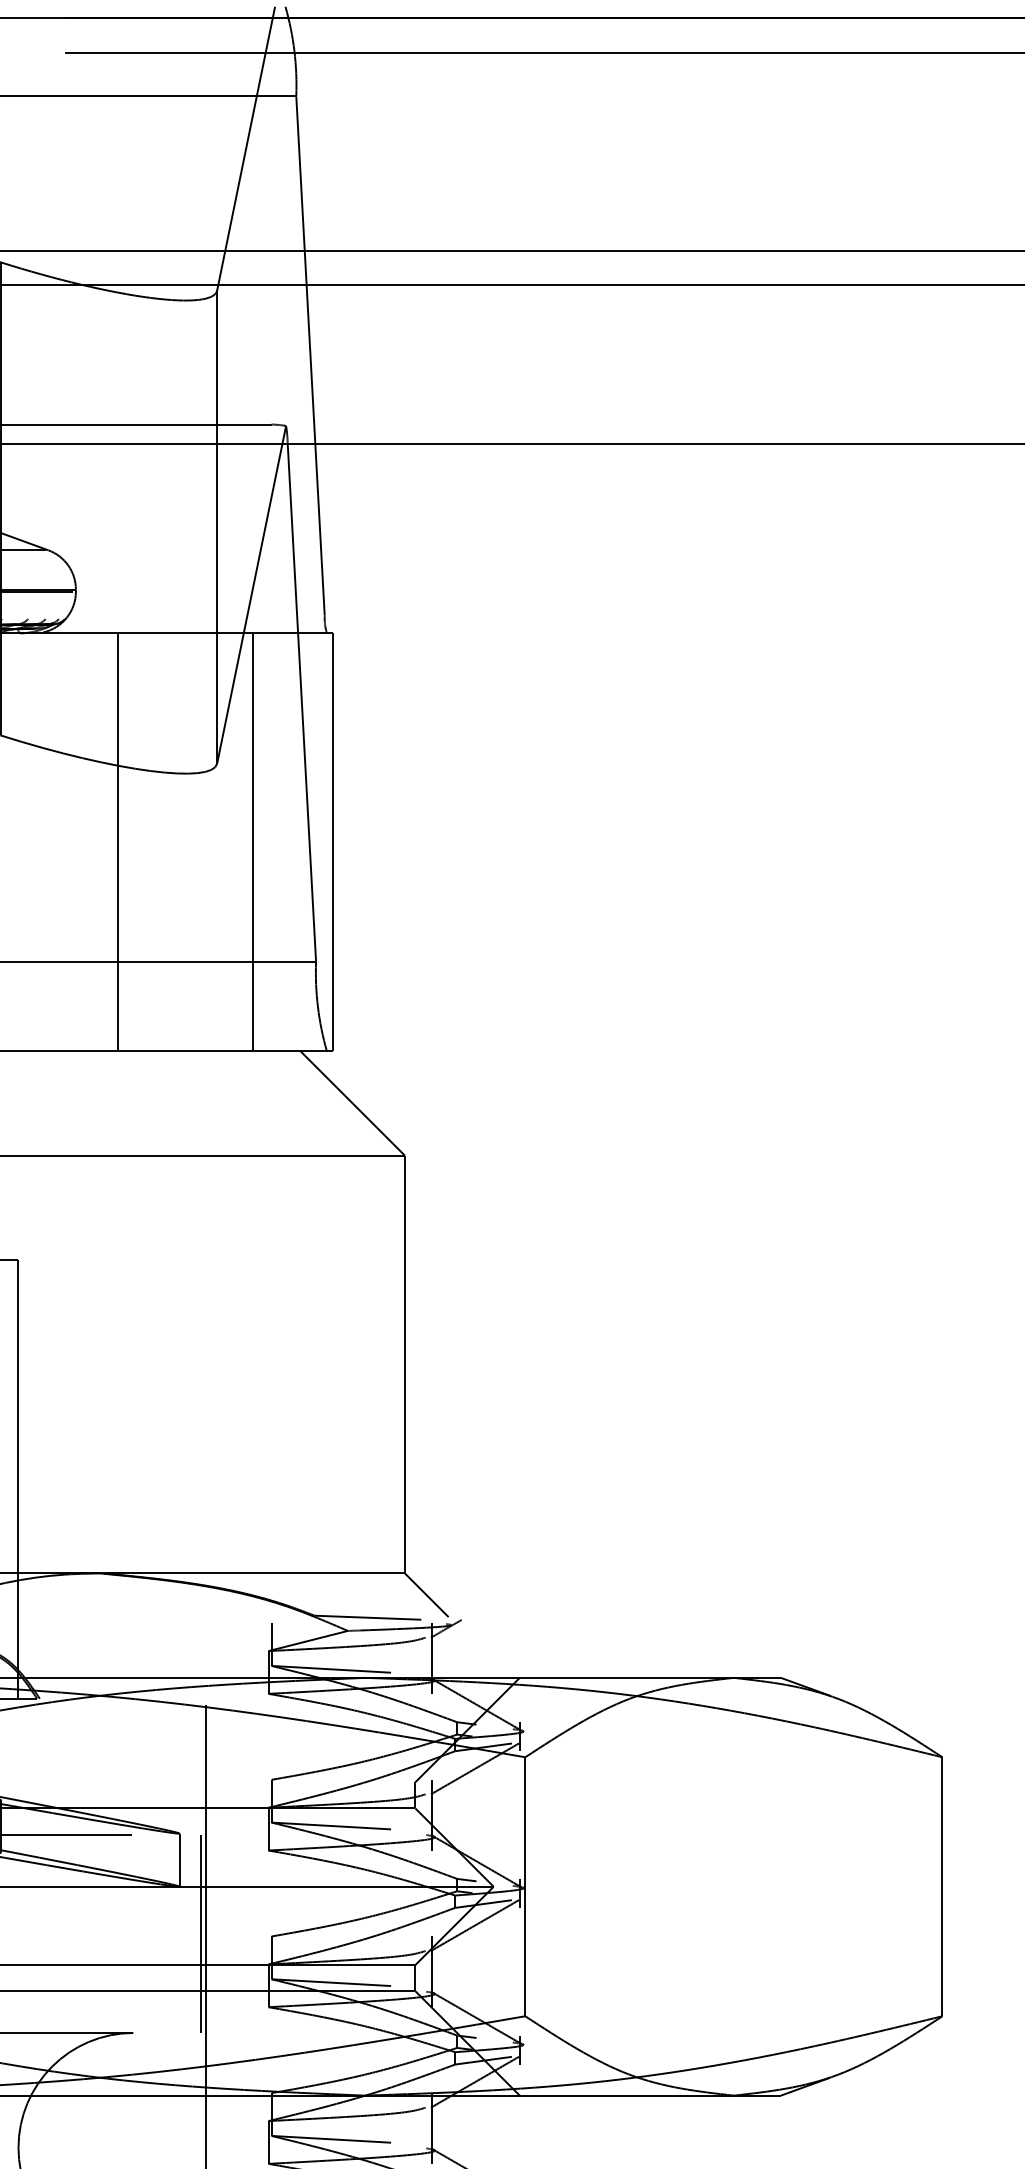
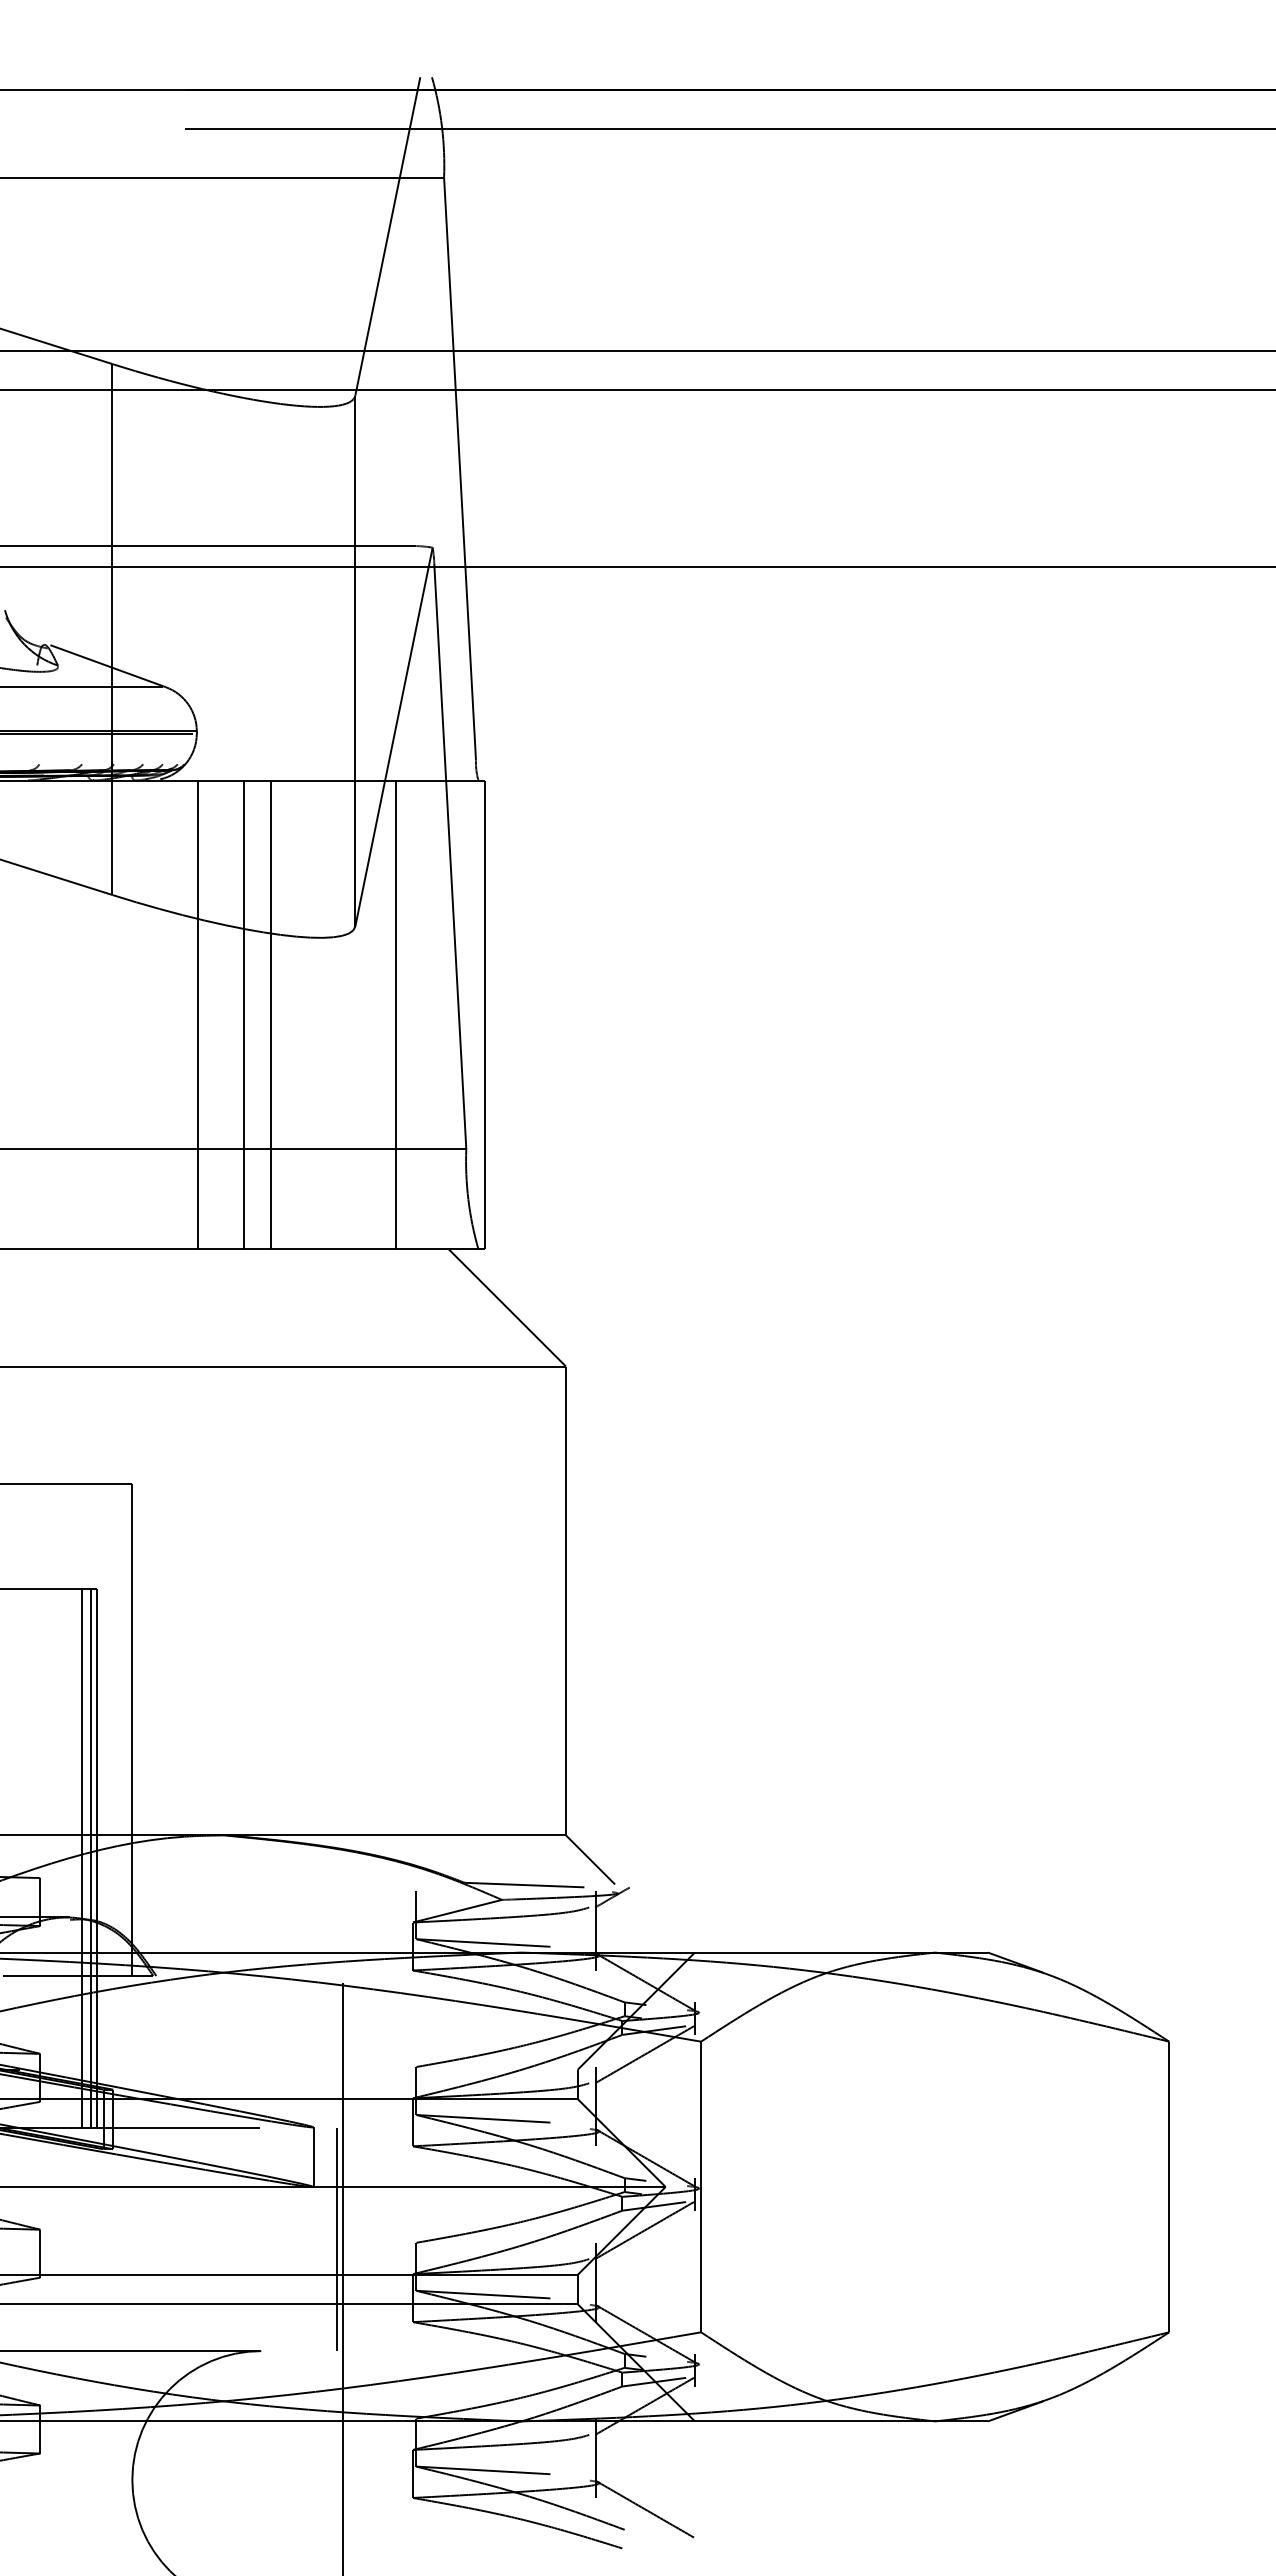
line: (77, 841) -> (198, 1014), added
line: (142, 841) -> (271, 1014), added

